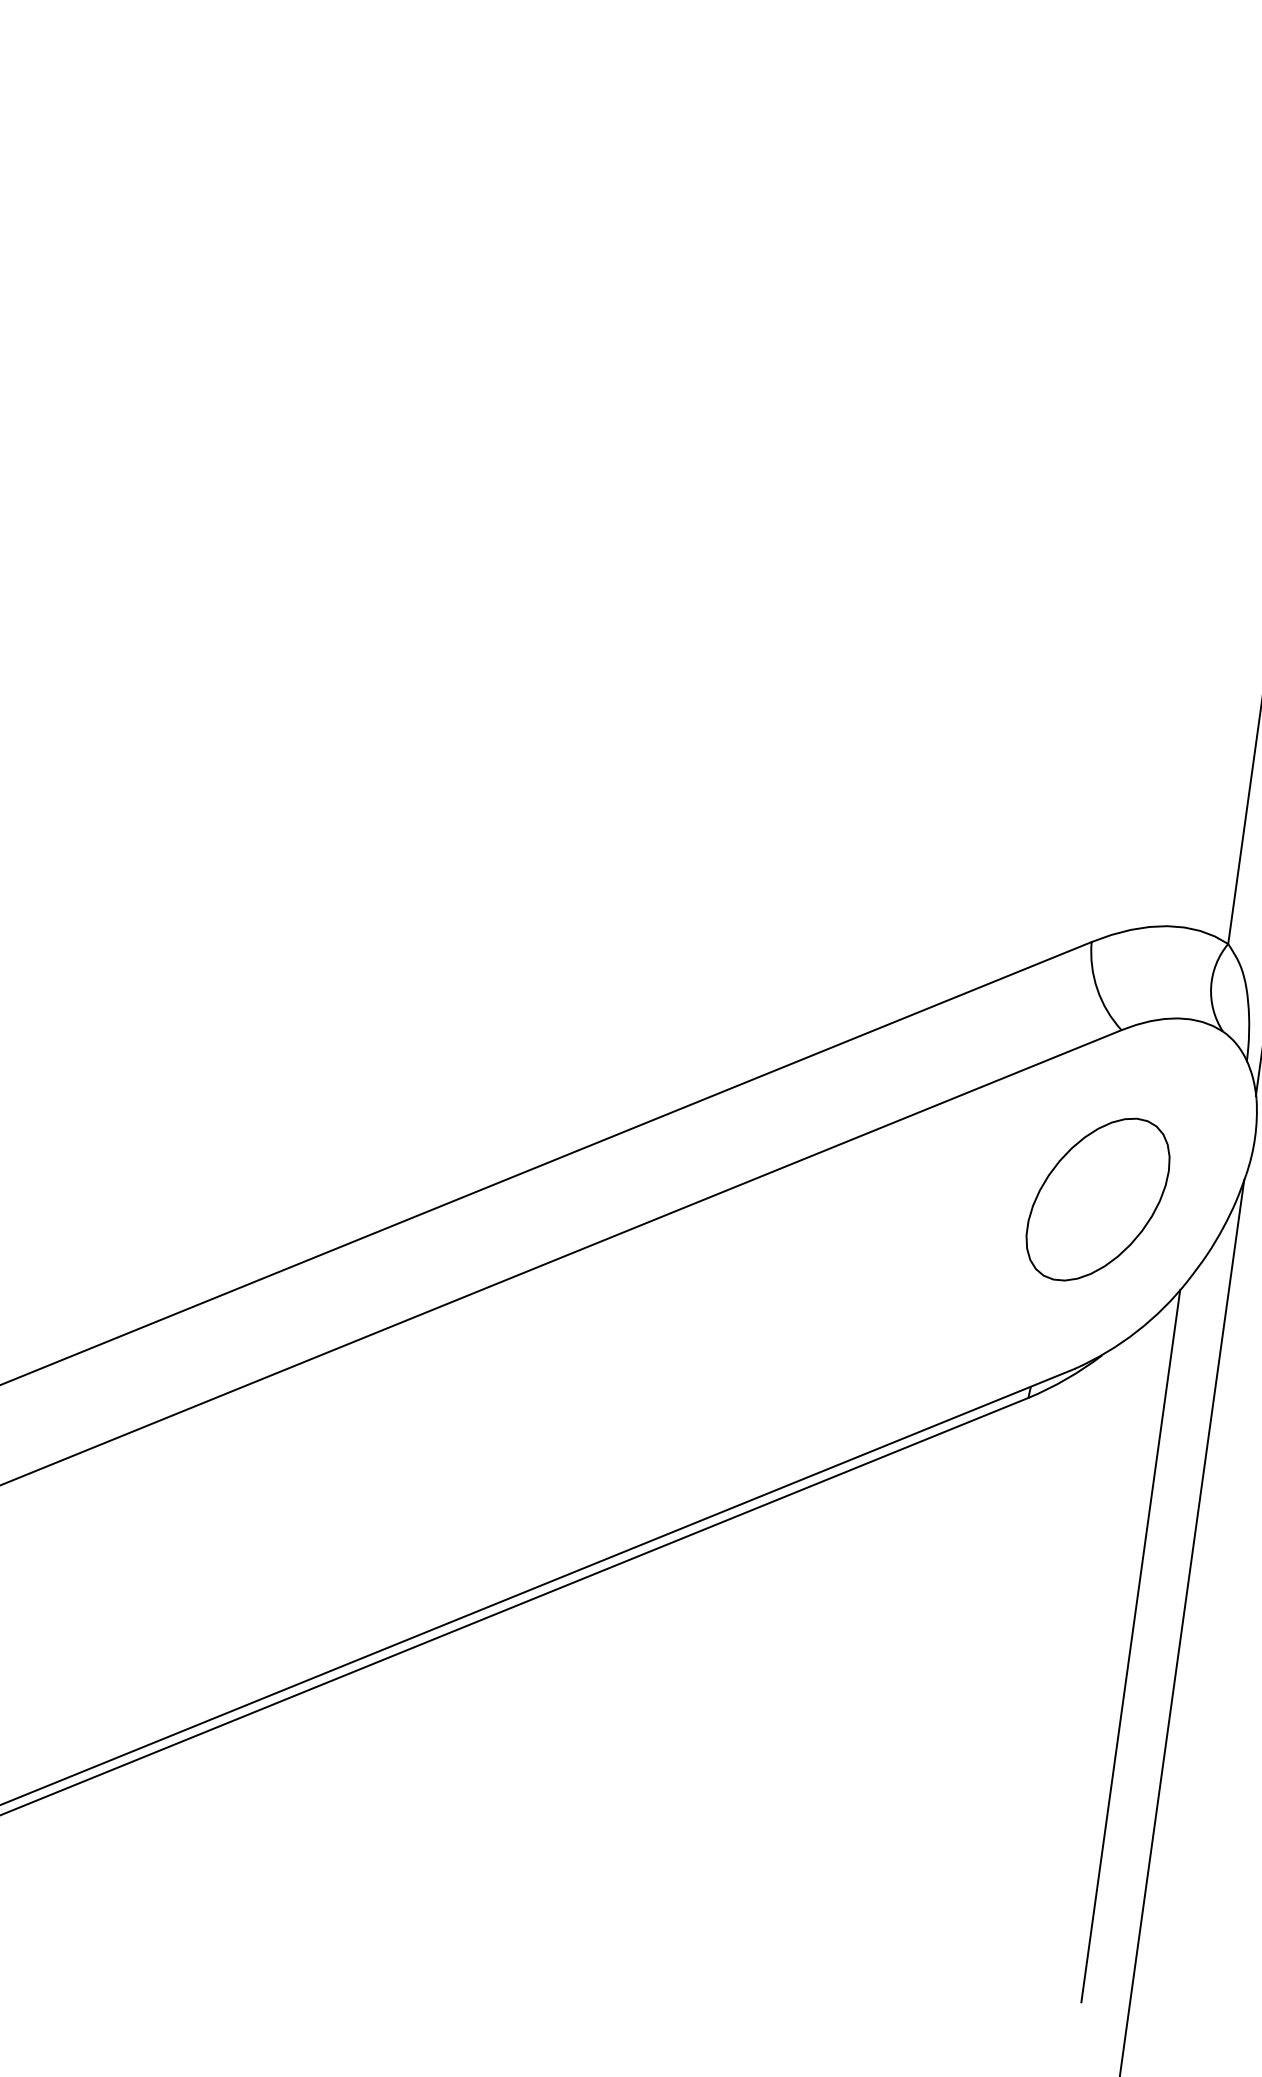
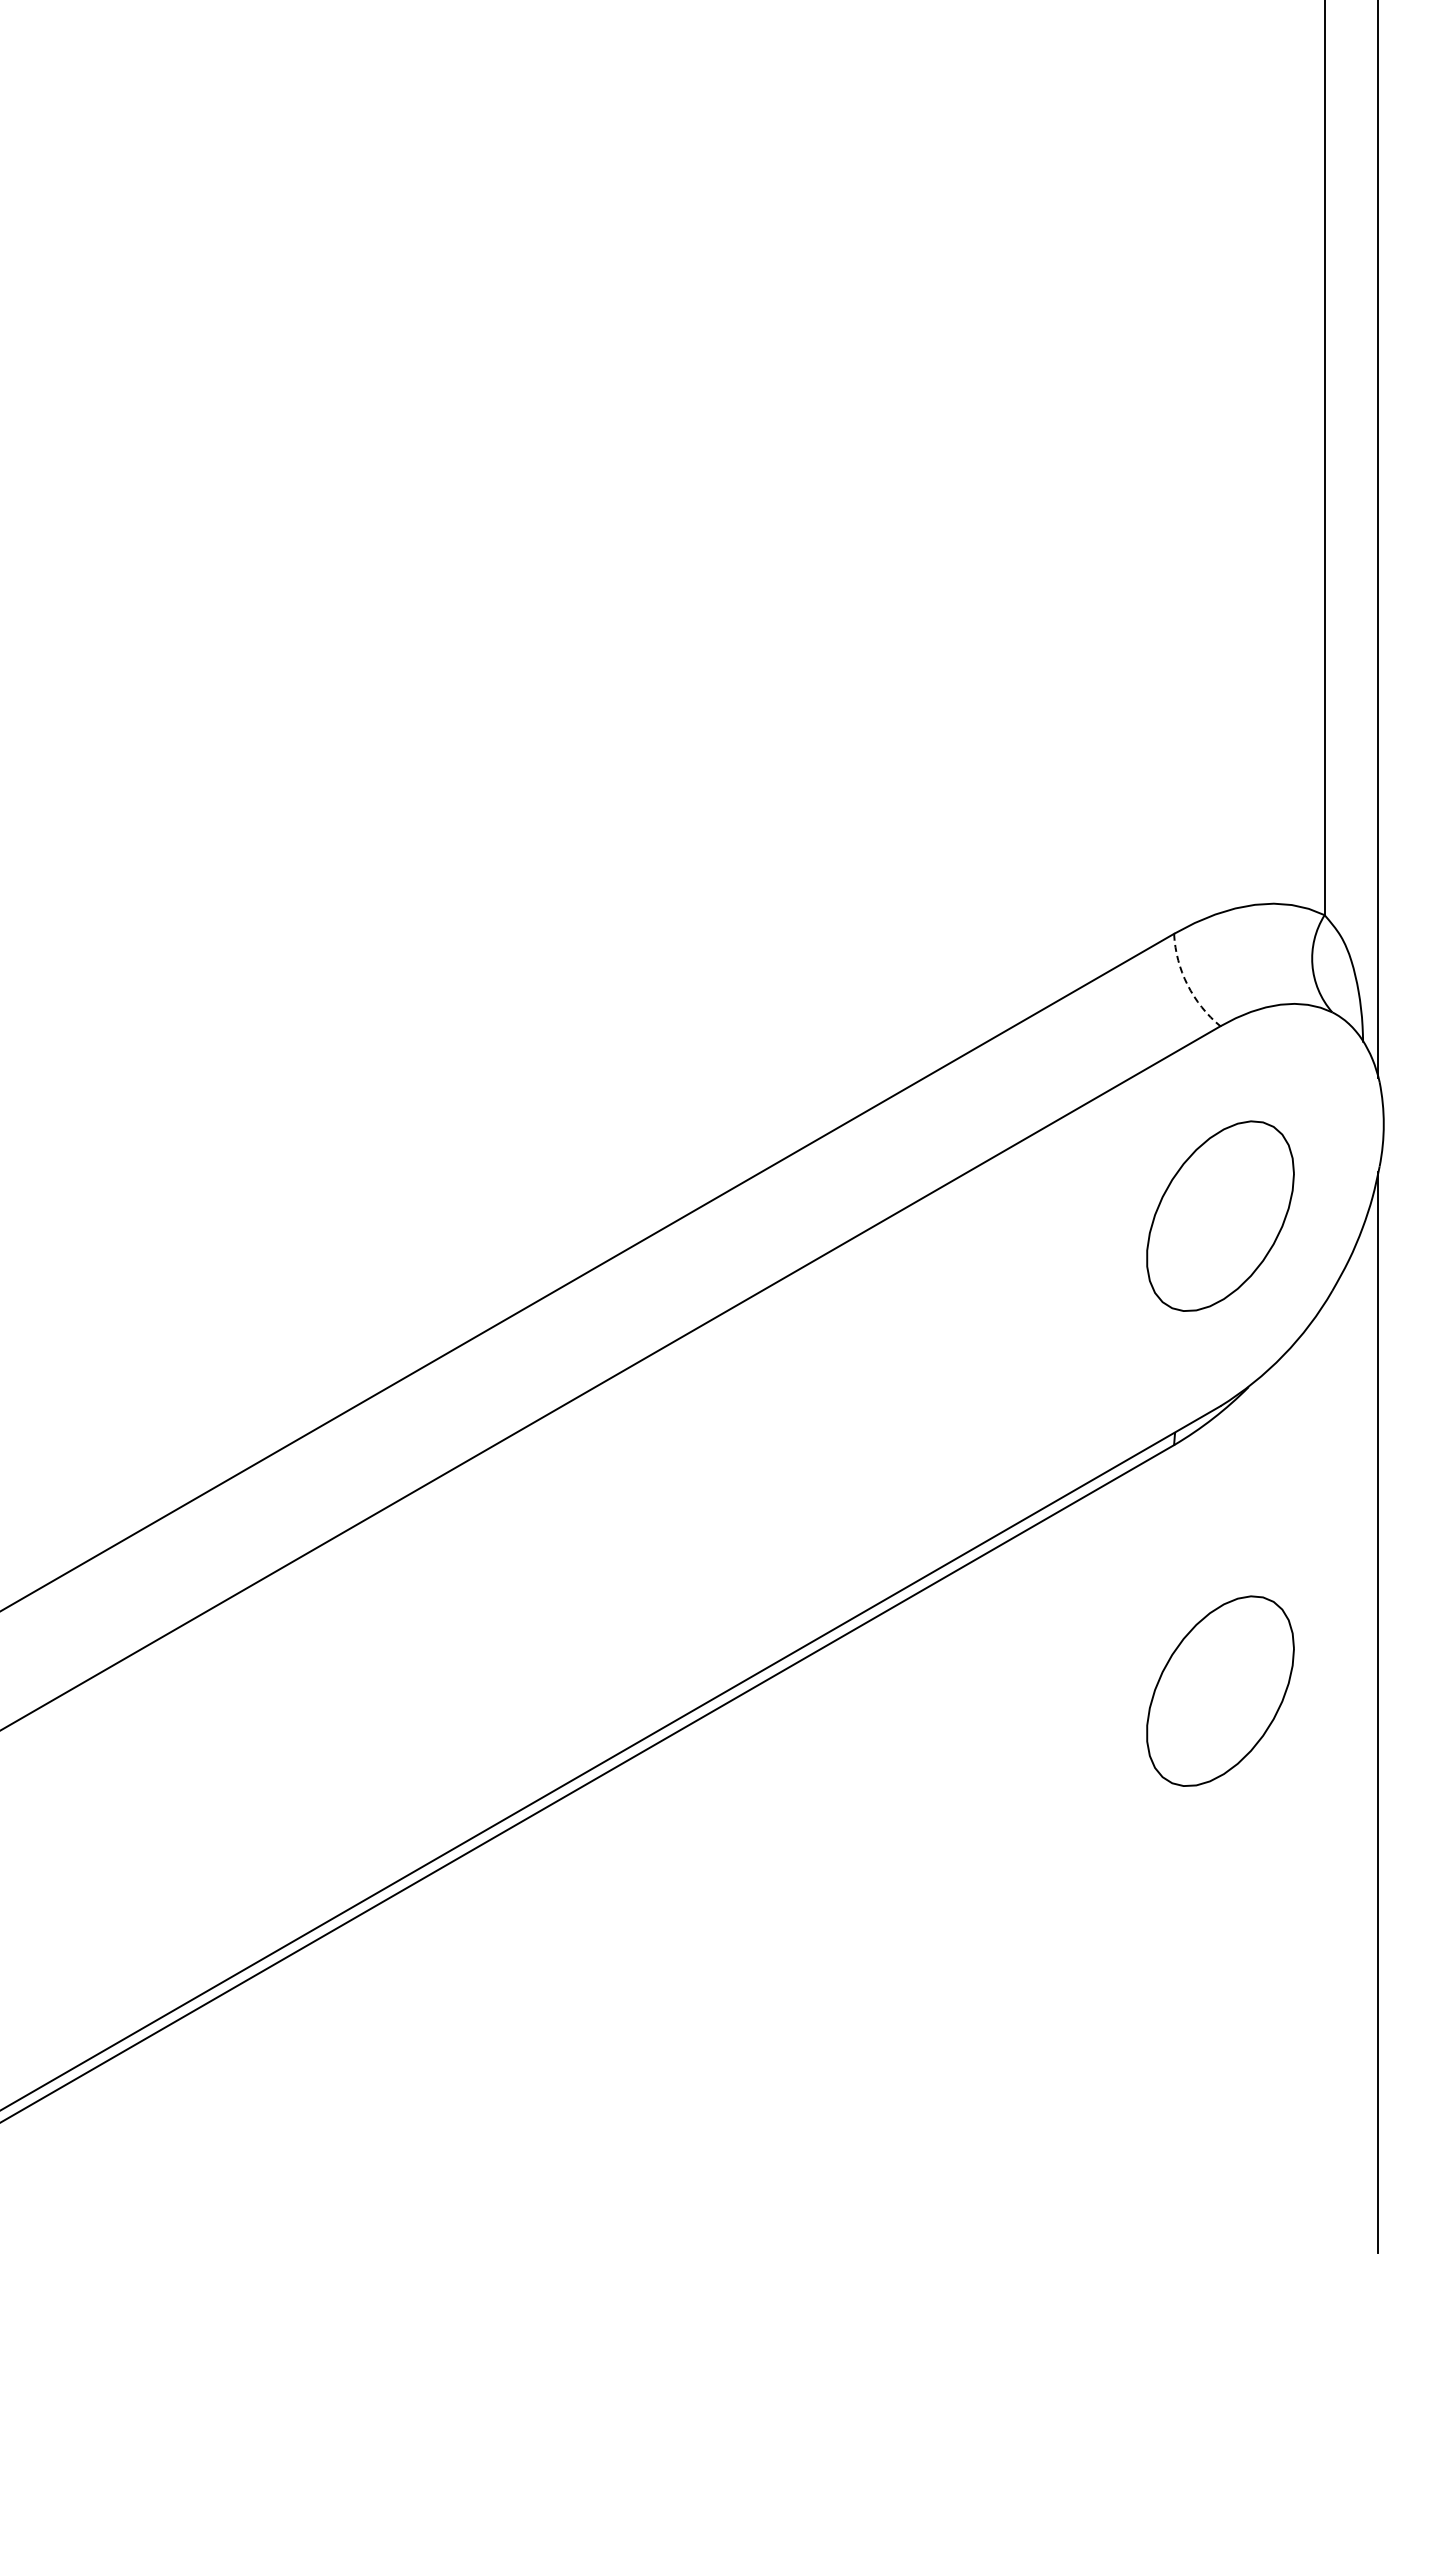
arc: (1097, 988) -> (1187, 984), solid -> dashed
part: (1039, 1622) -> (1220, 1690), added
line: (1130, 1646) -> (1324, 1702), removed

